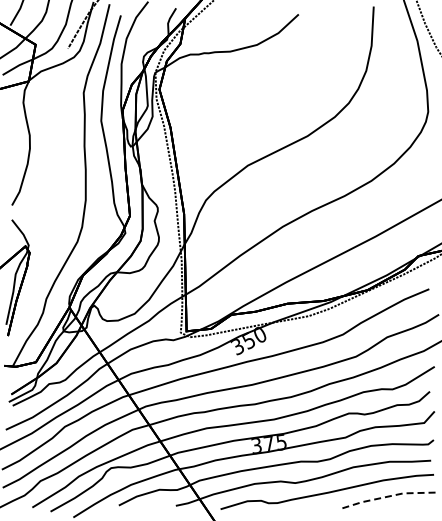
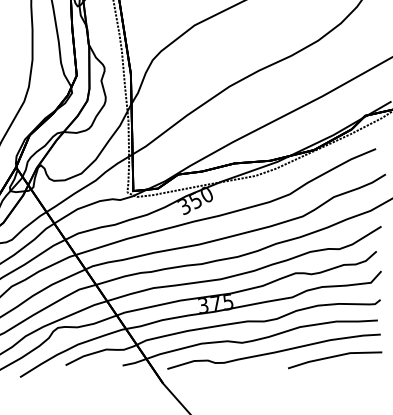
line: (387, 496) -> (334, 356), dashed -> solid

